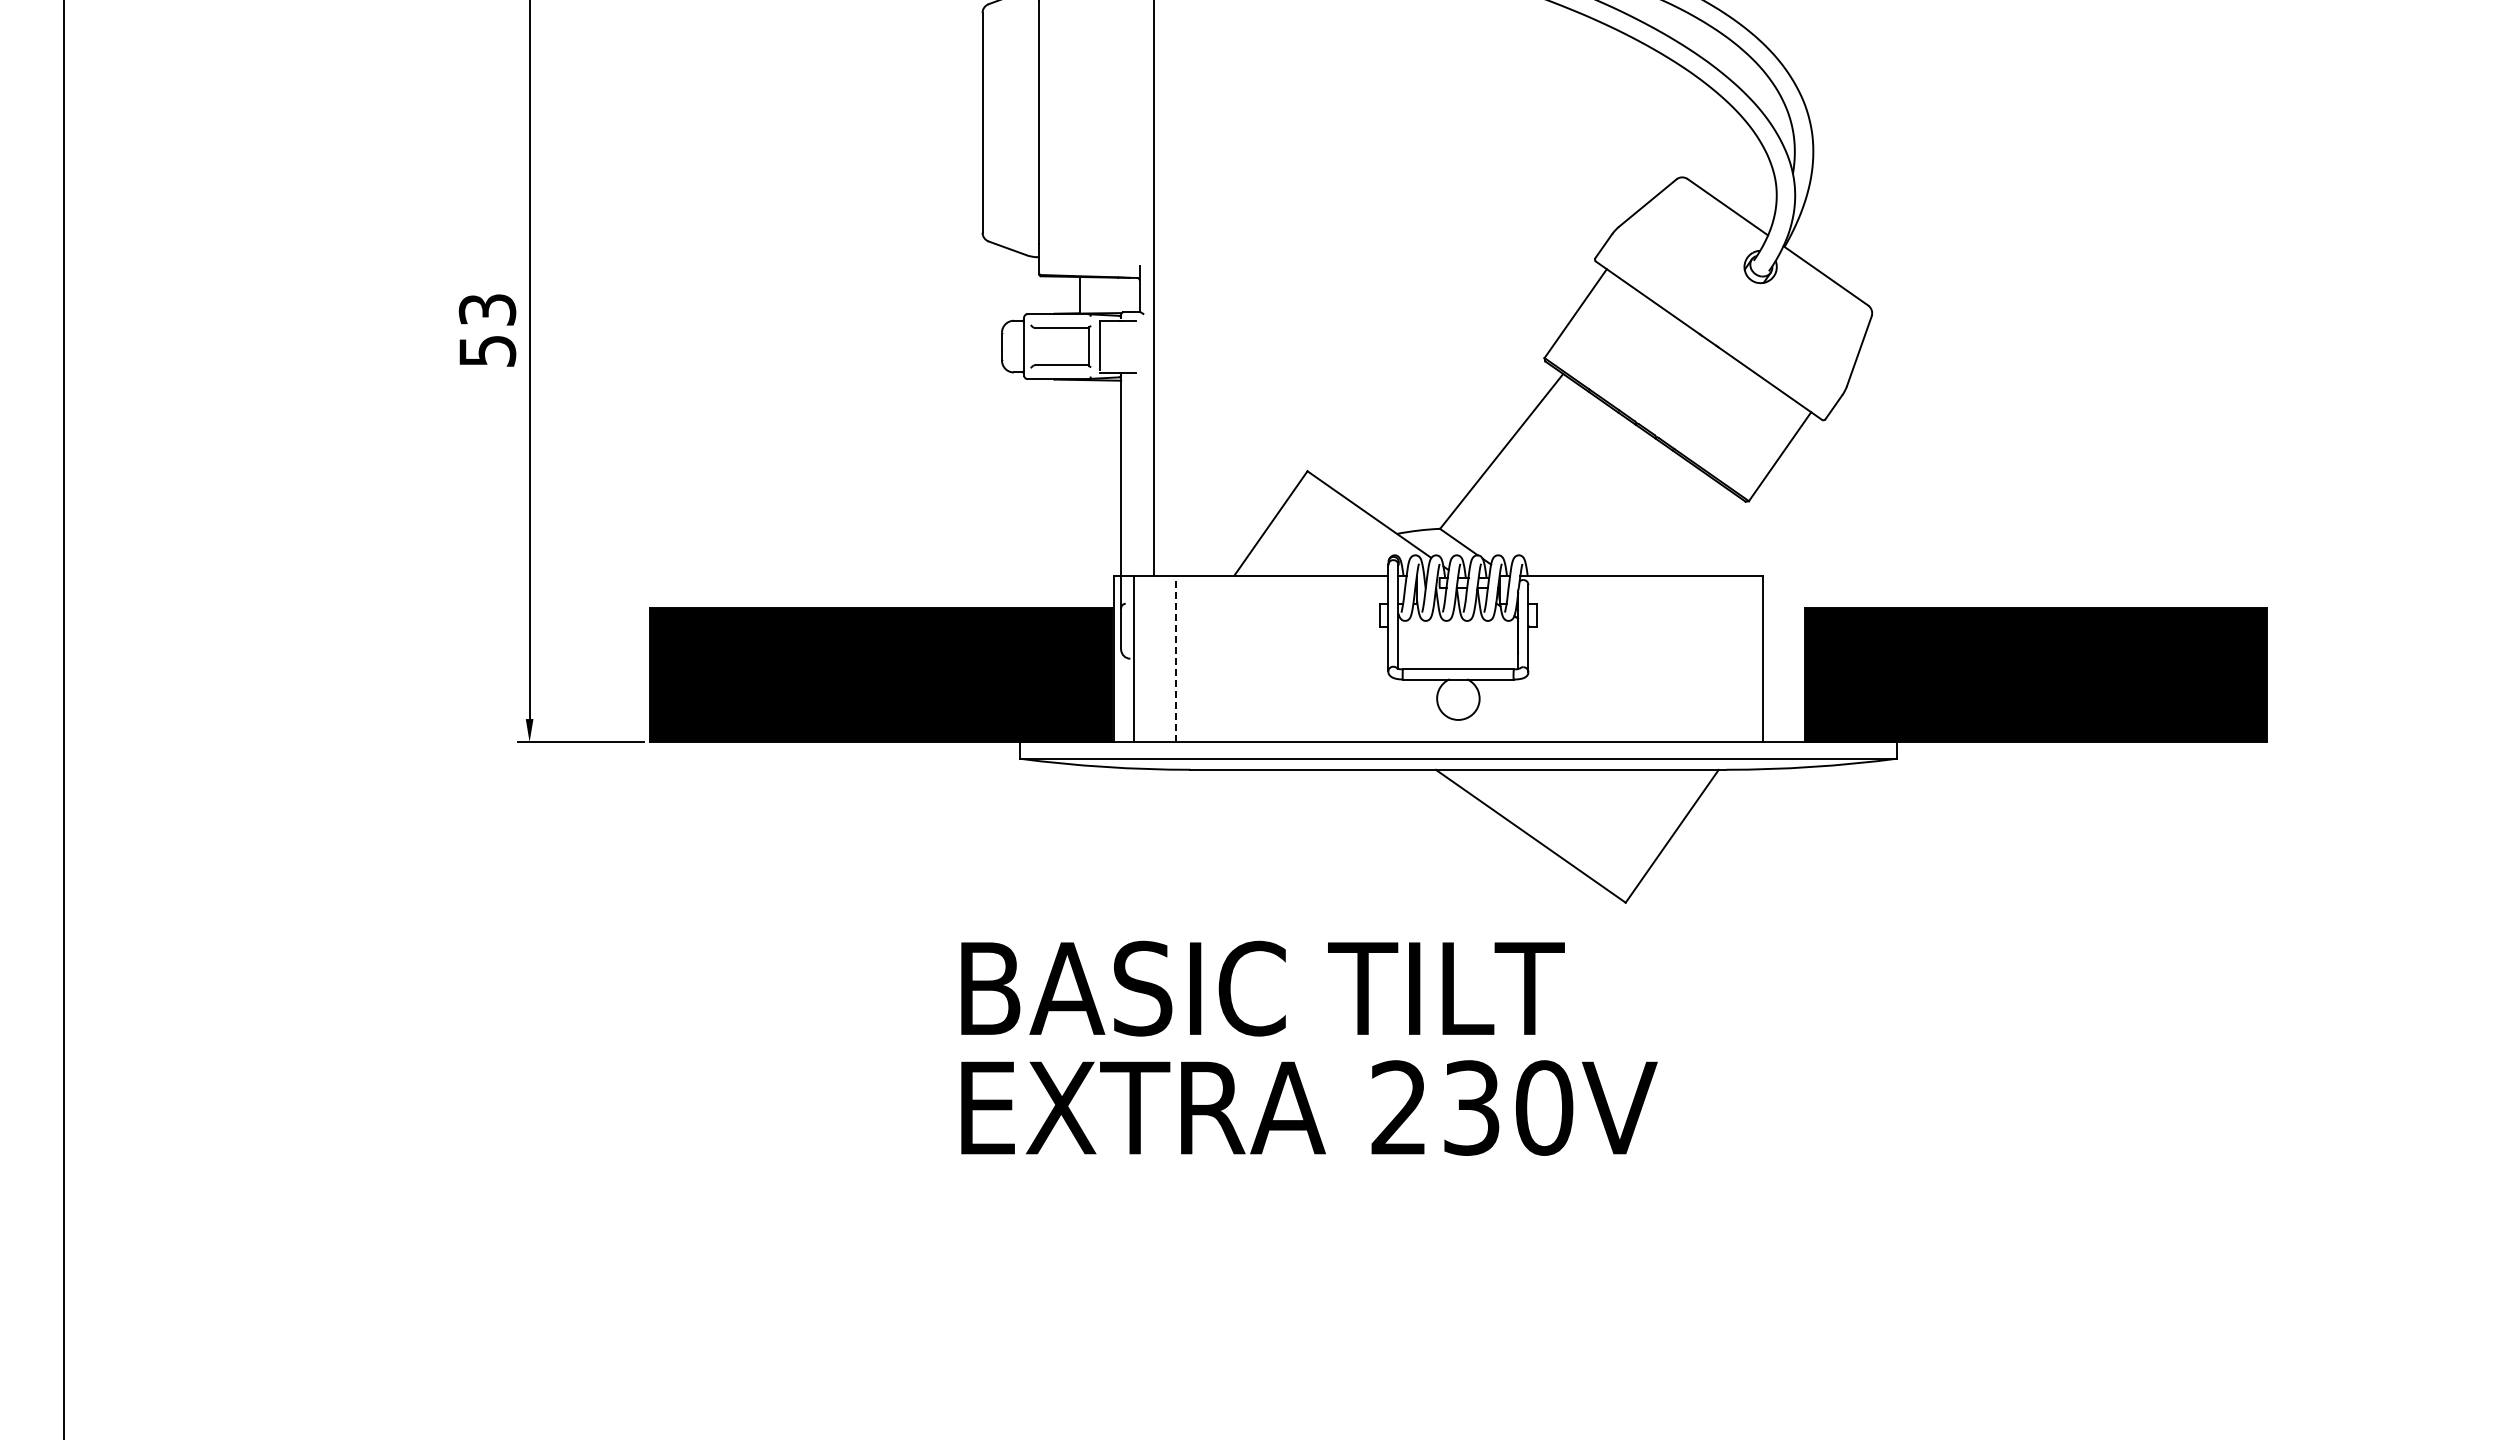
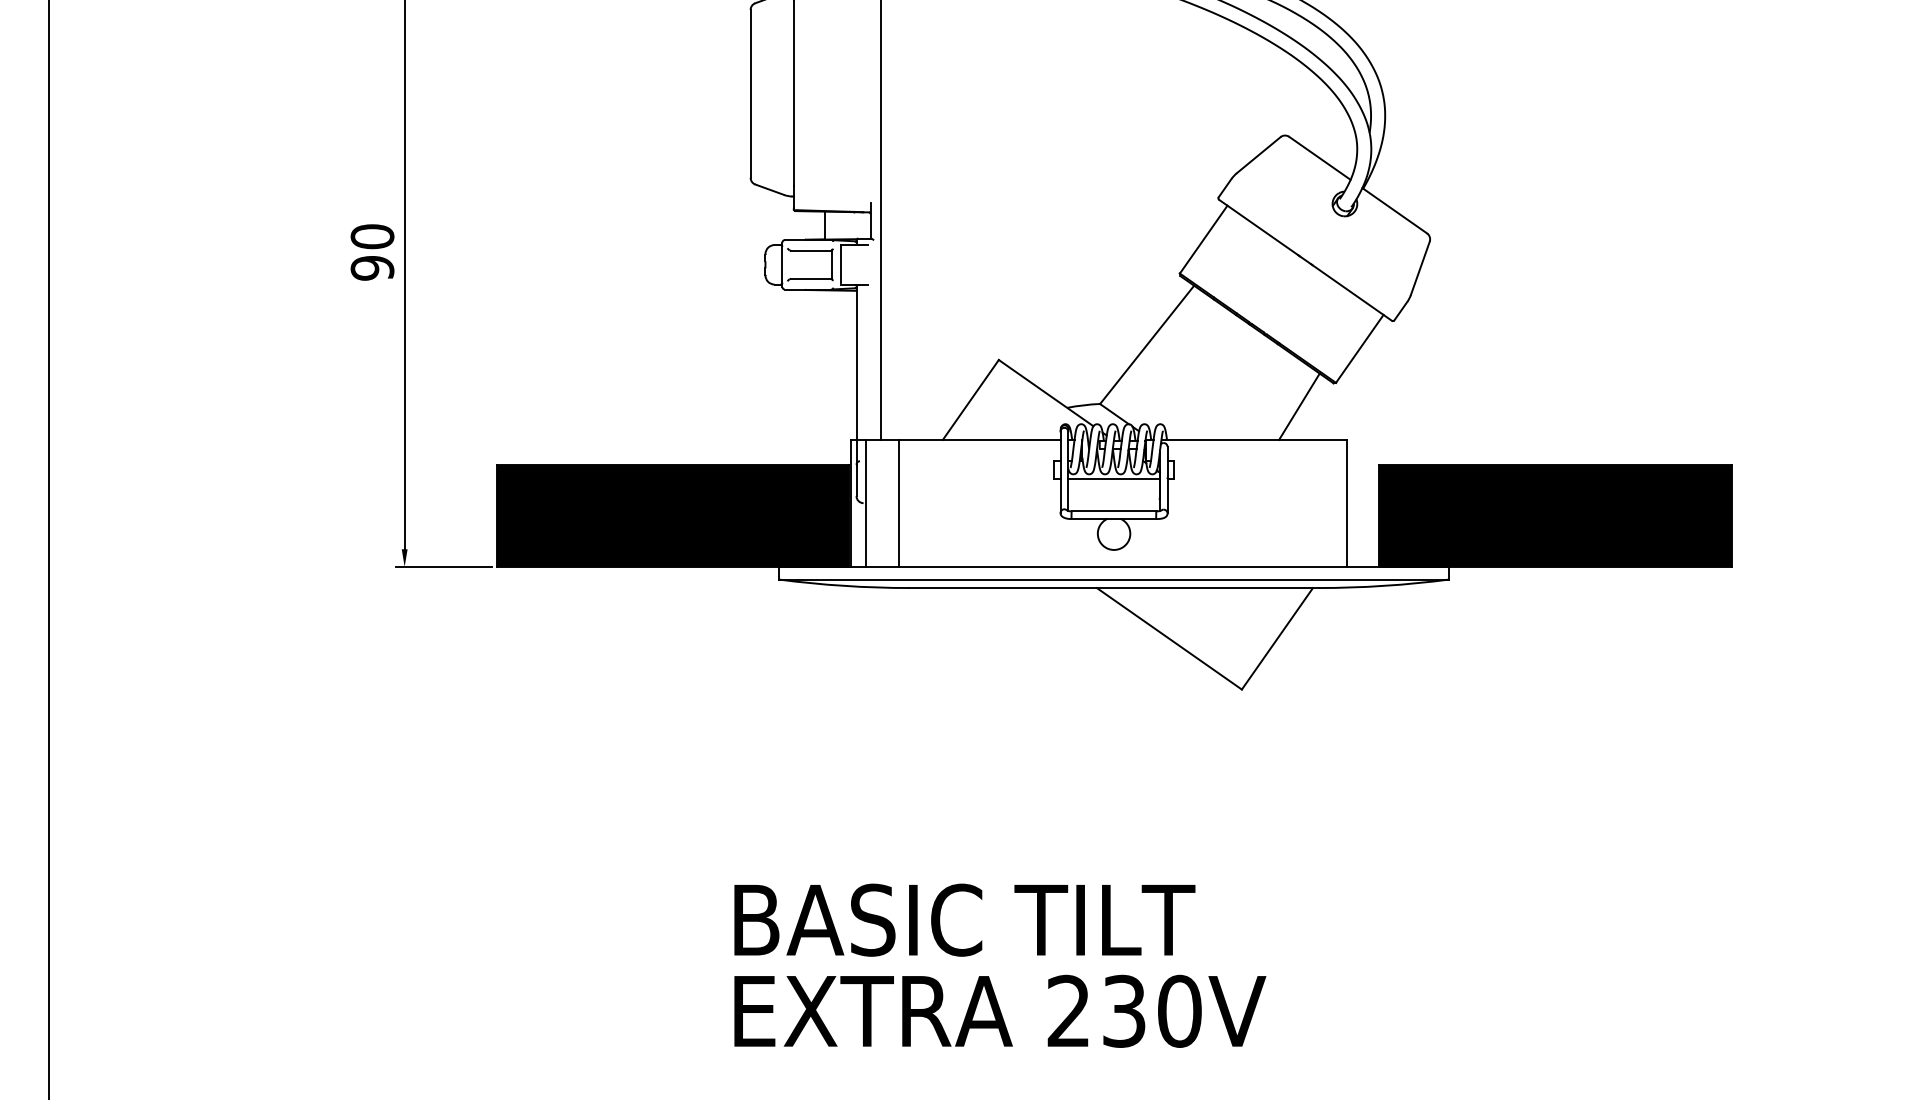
text: (487, 330) -> (372, 252), 53 -> 90
line: (1700, 532) -> (1299, 406), added
line: (1457, 626) -> (1113, 478), added
line: (1176, 658) -> (898, 503), dashed -> solid
text: (1309, 1047) -> (1000, 965), moved

